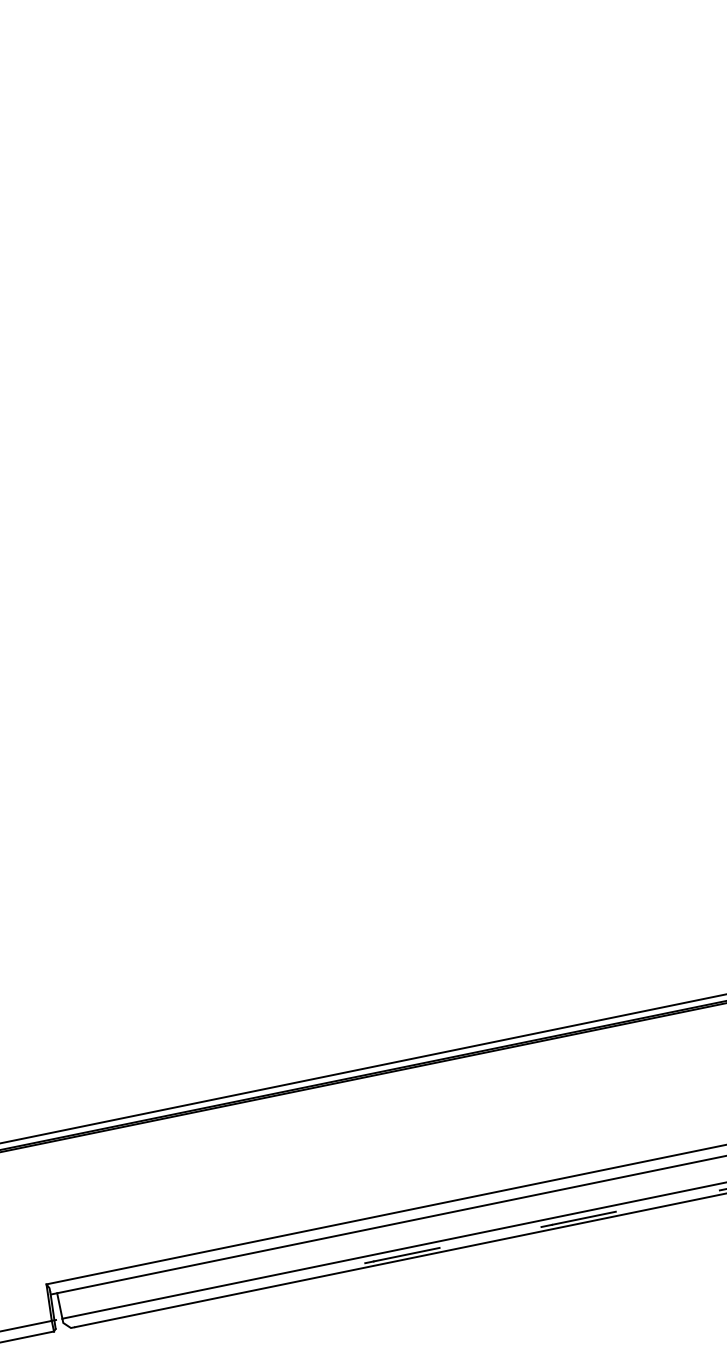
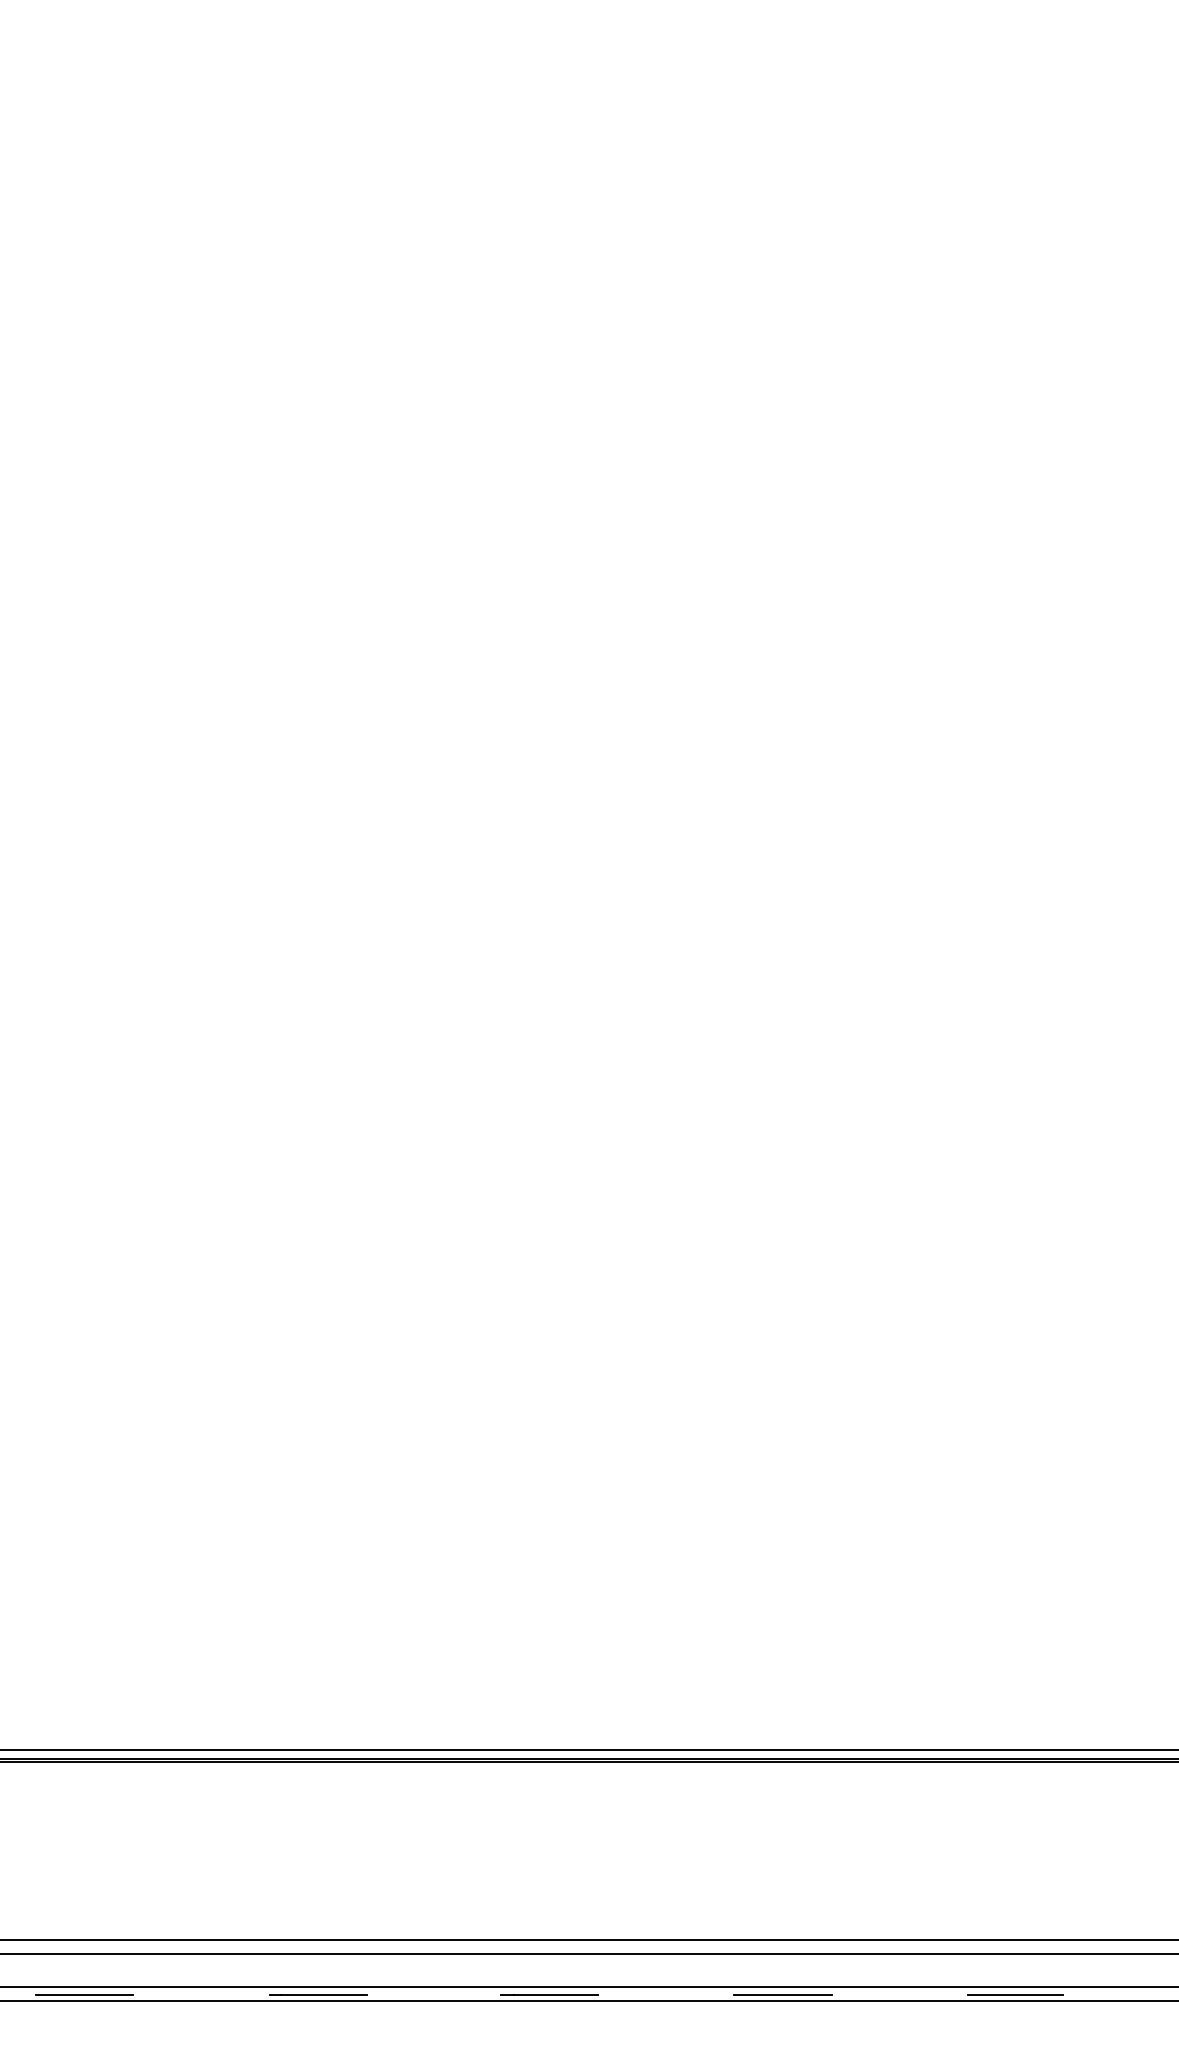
line: (224, 1292) -> (84, 1995), added

